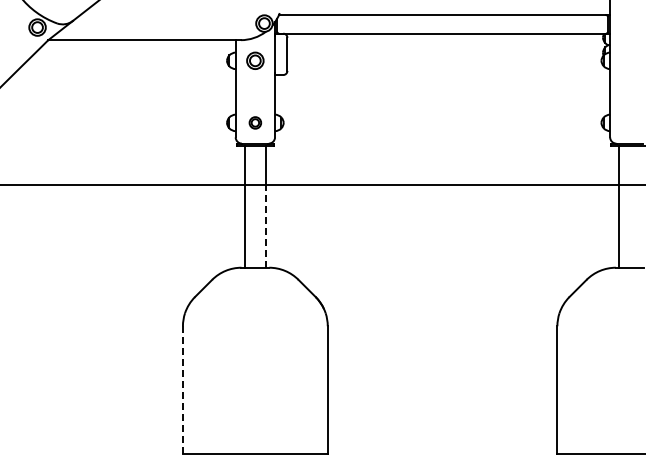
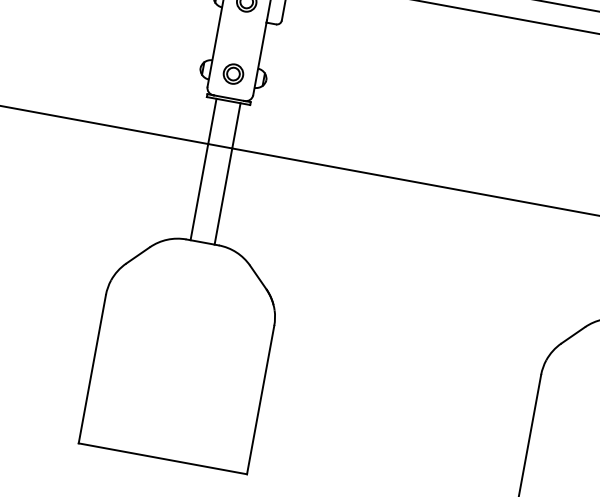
part: (255, 122) -> (233, 73), size x1.43
line: (265, 225) -> (223, 195), dashed -> solid
line: (182, 390) -> (91, 369), dashed -> solid

